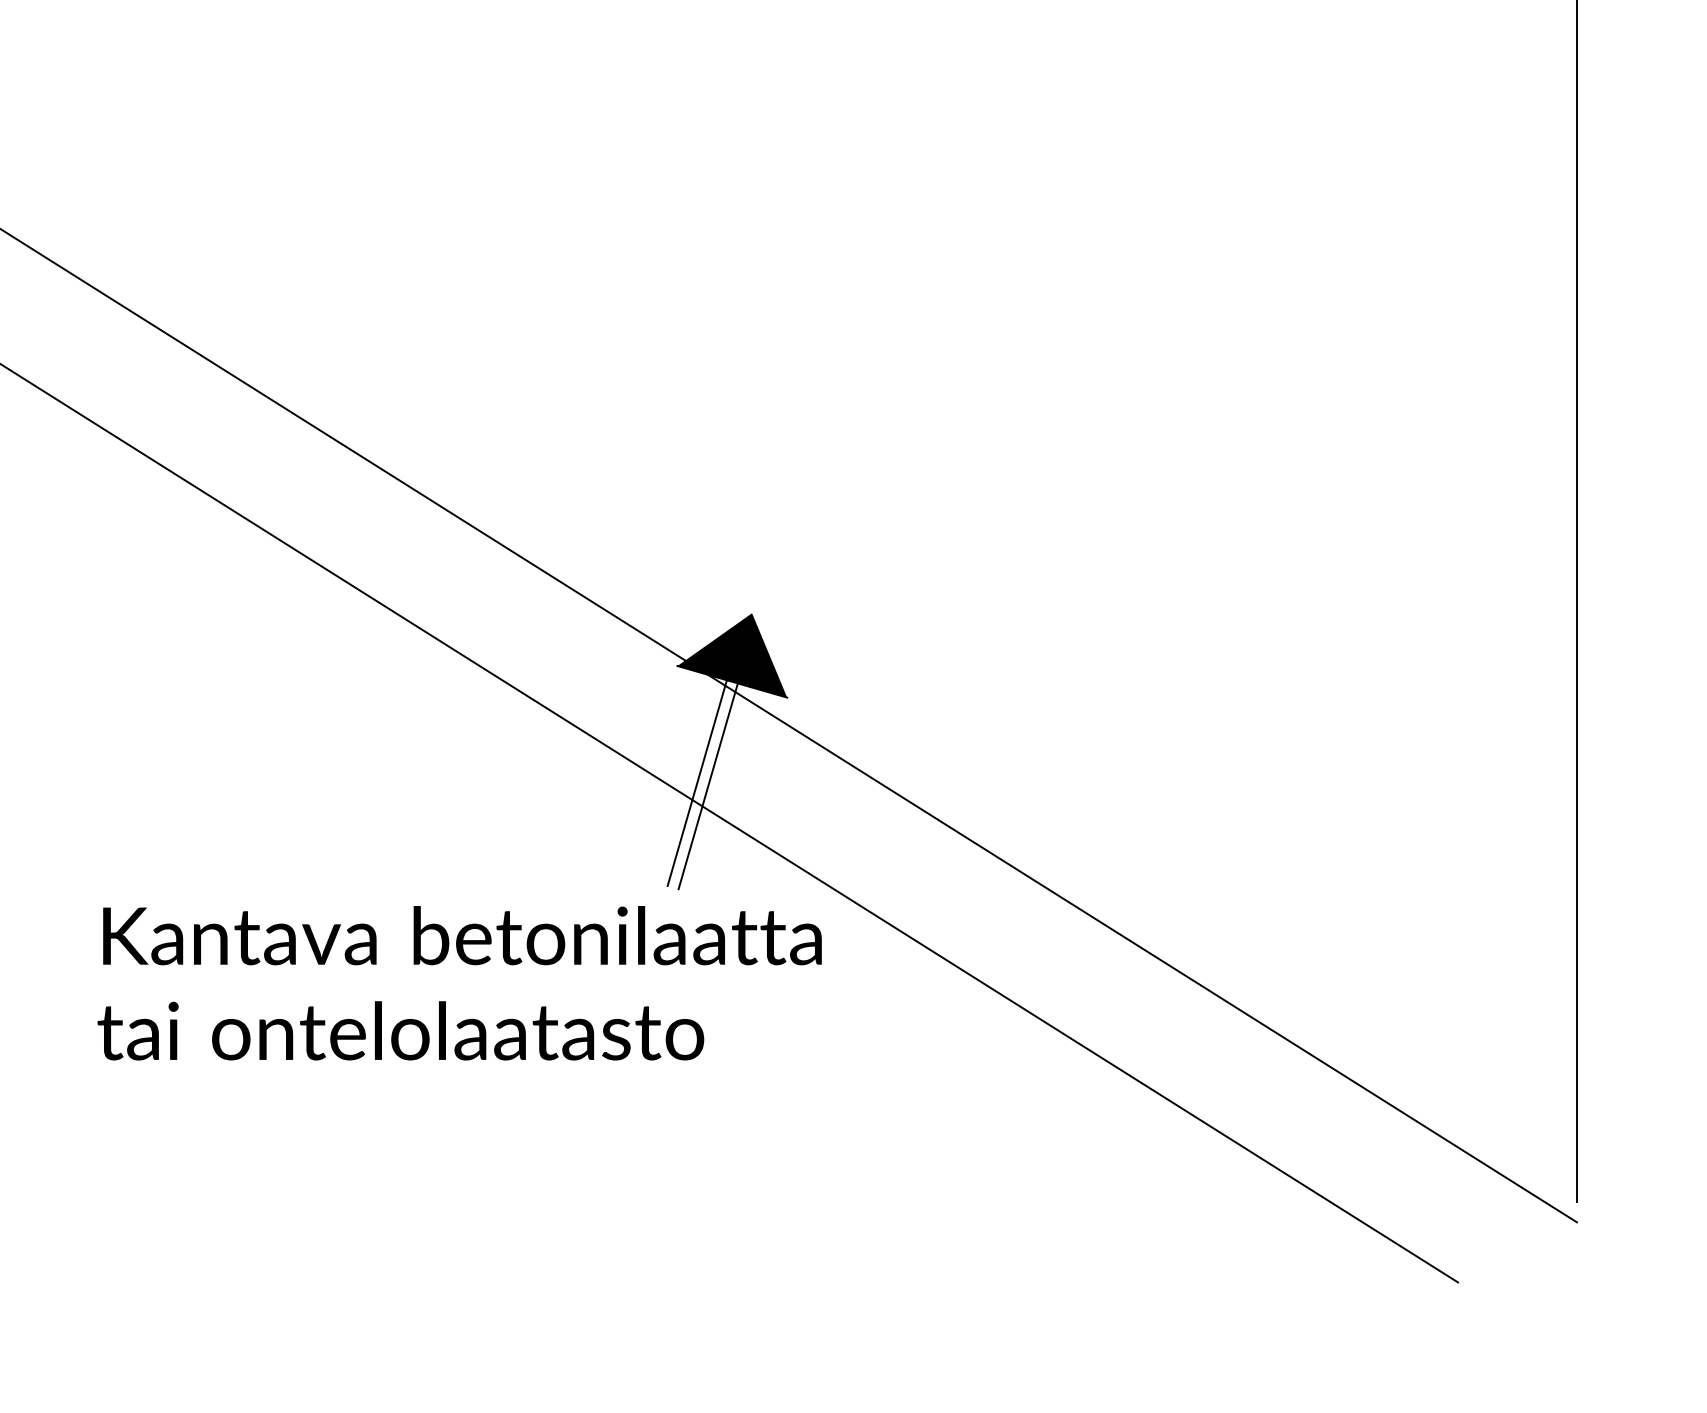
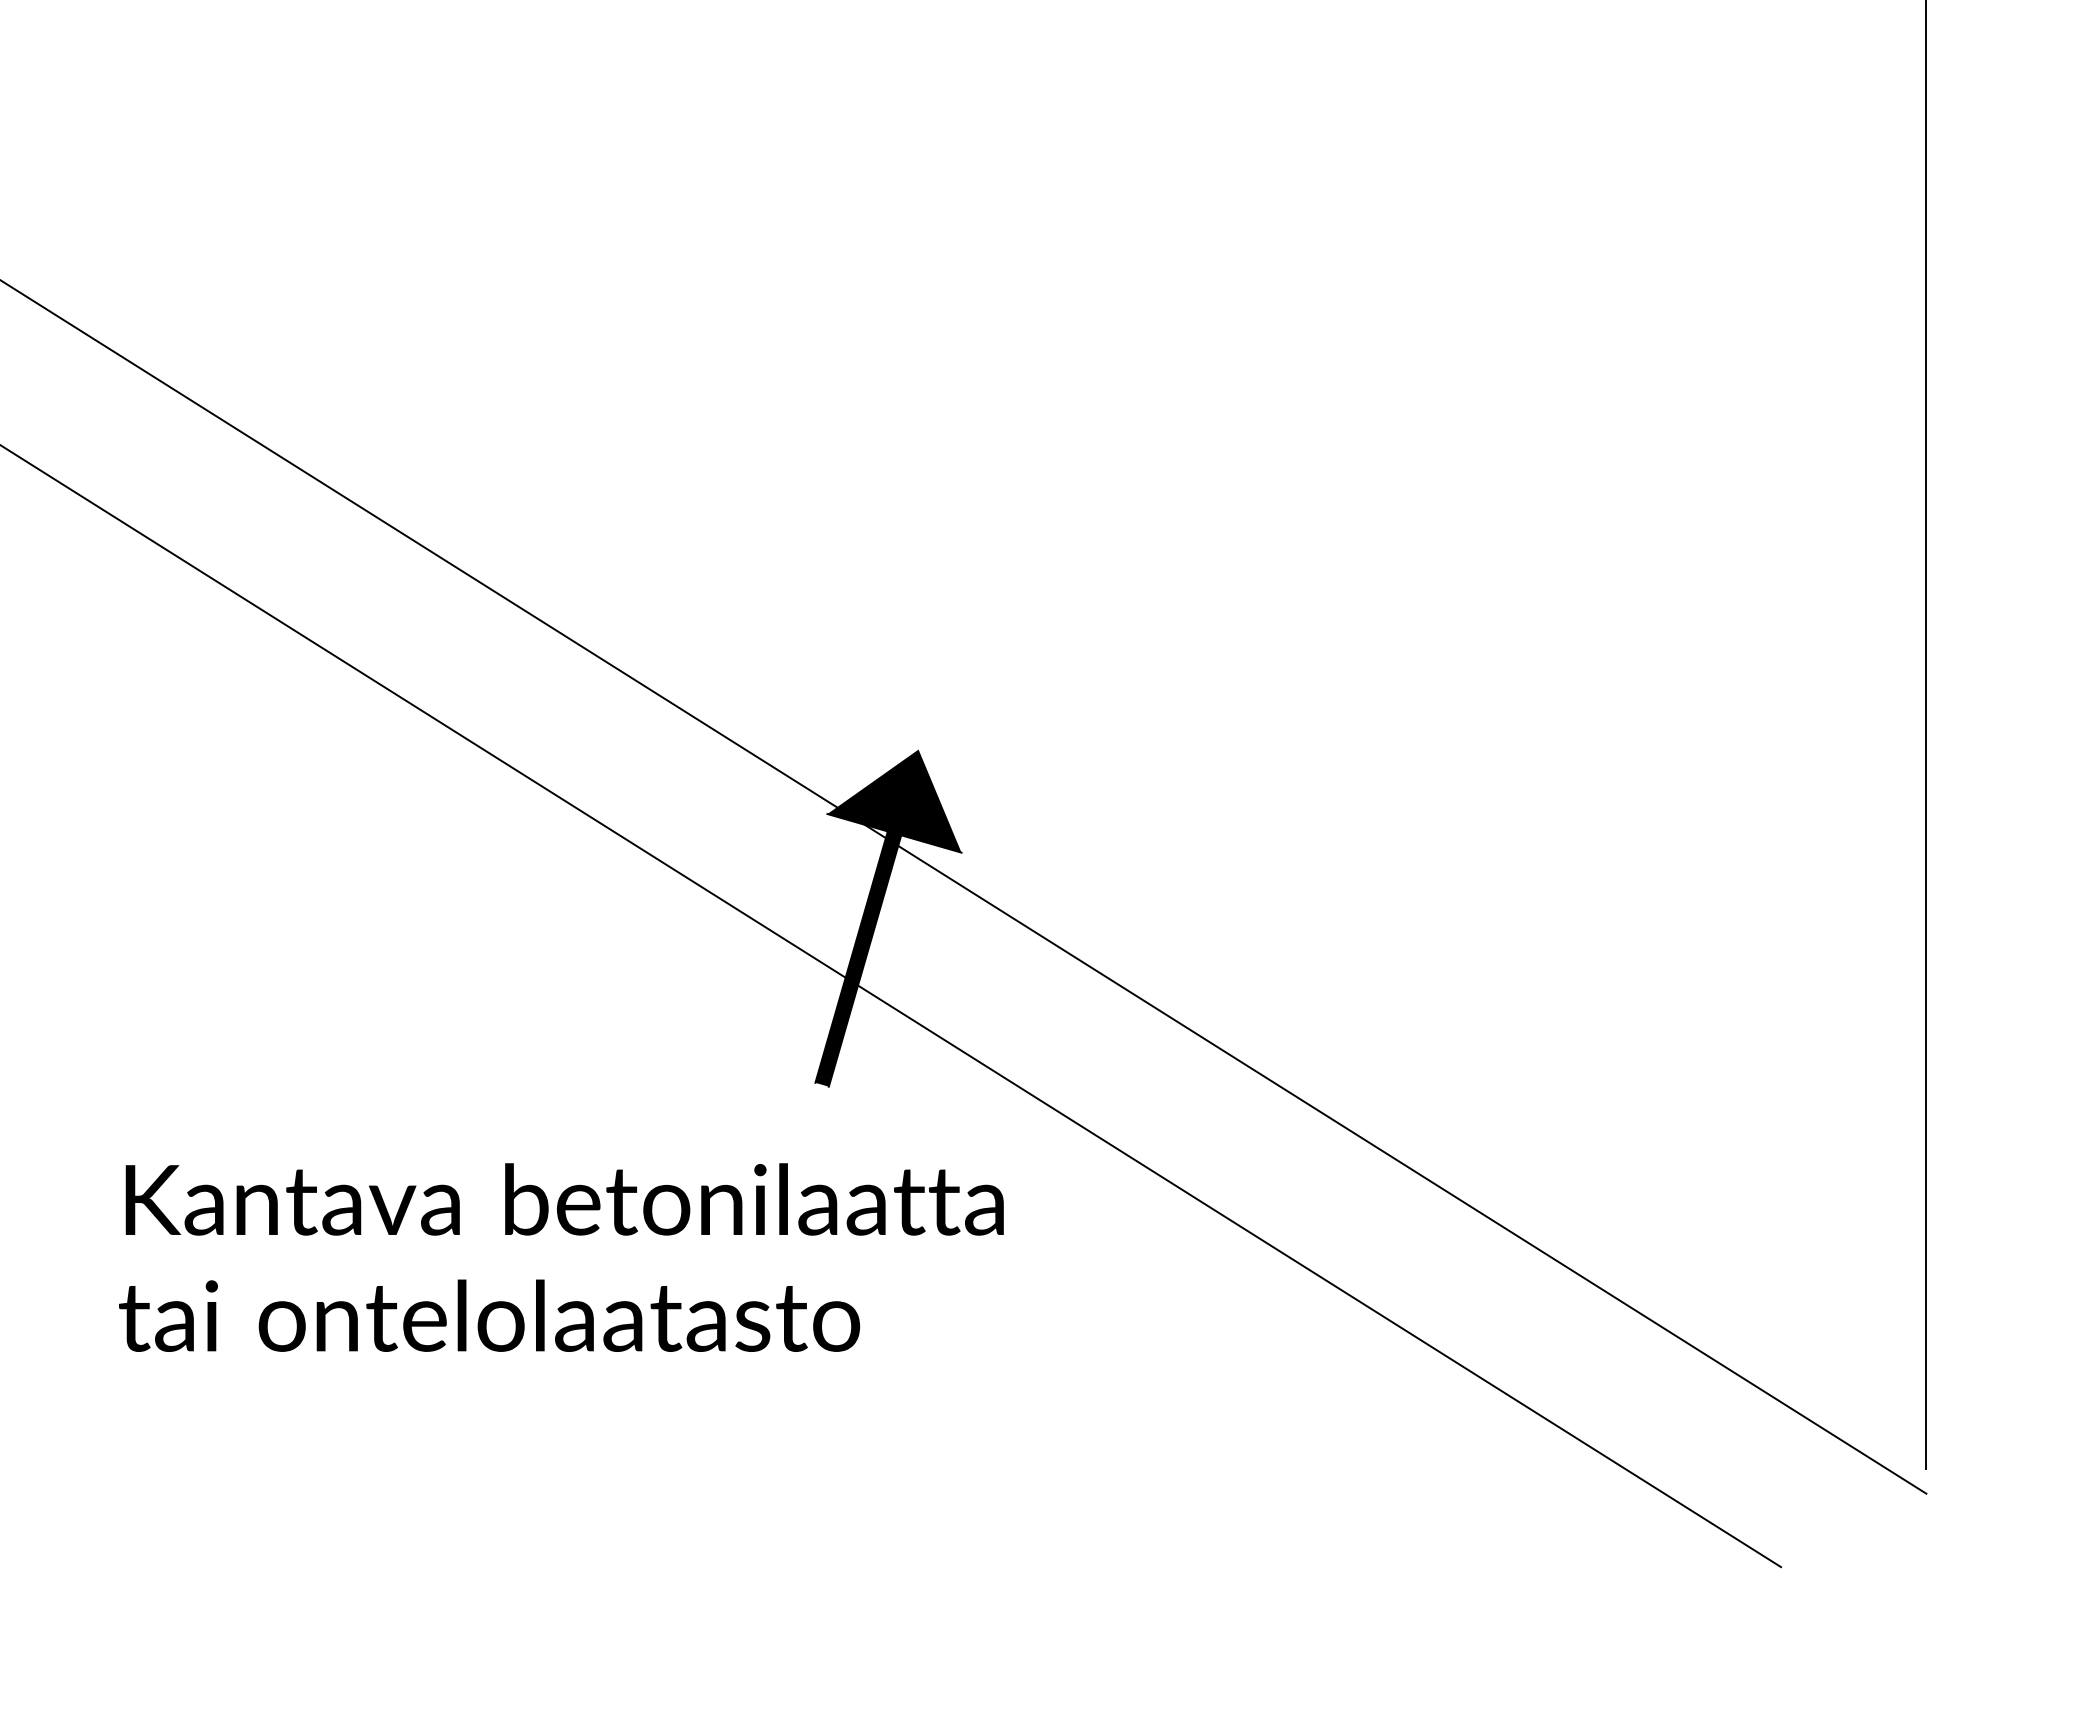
fill: (702, 784) -> (858, 958), added
text: (459, 983) -> (561, 1257), moved

